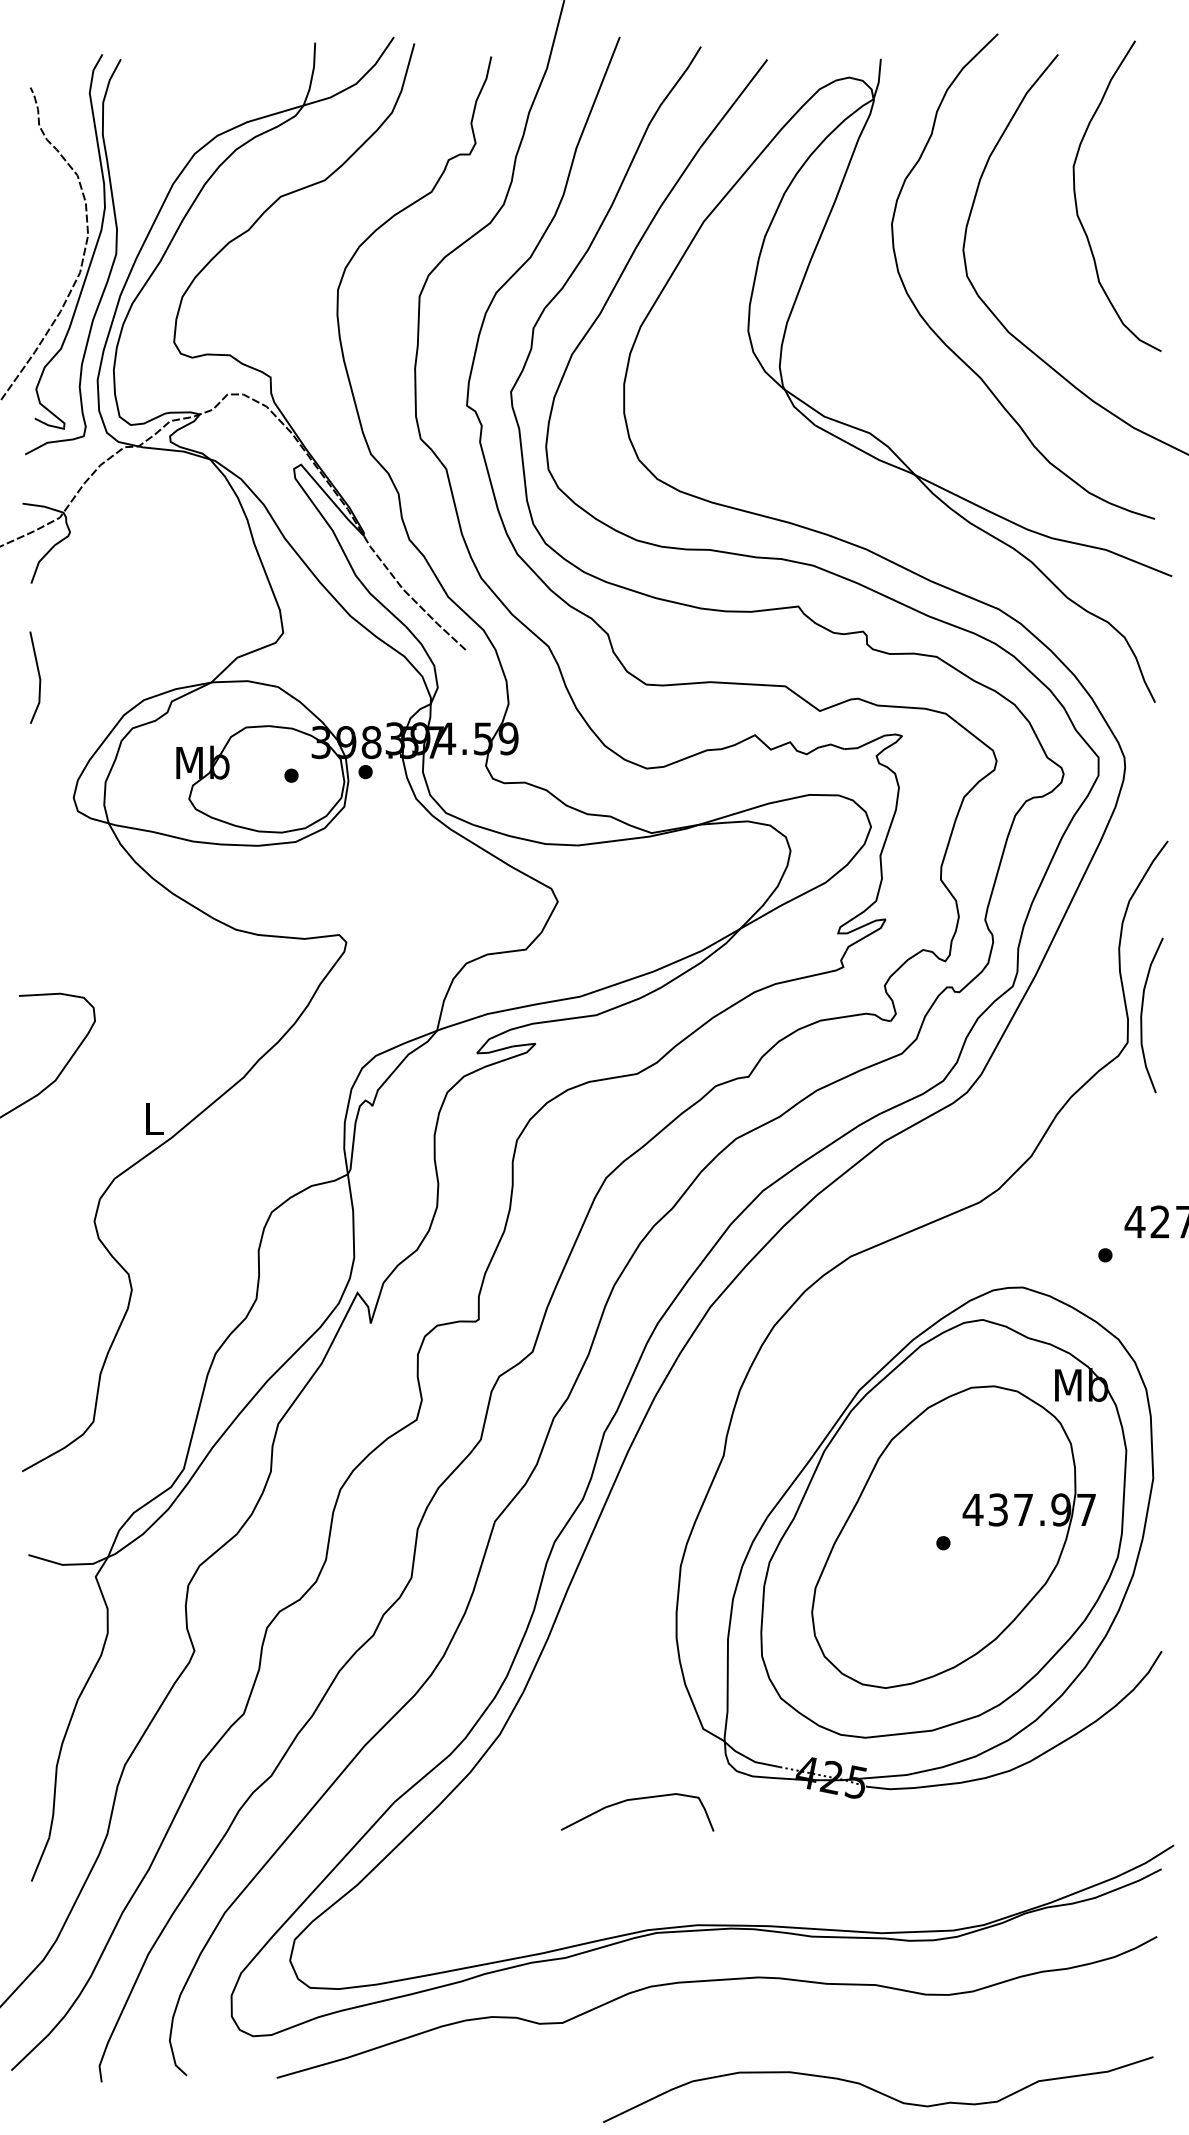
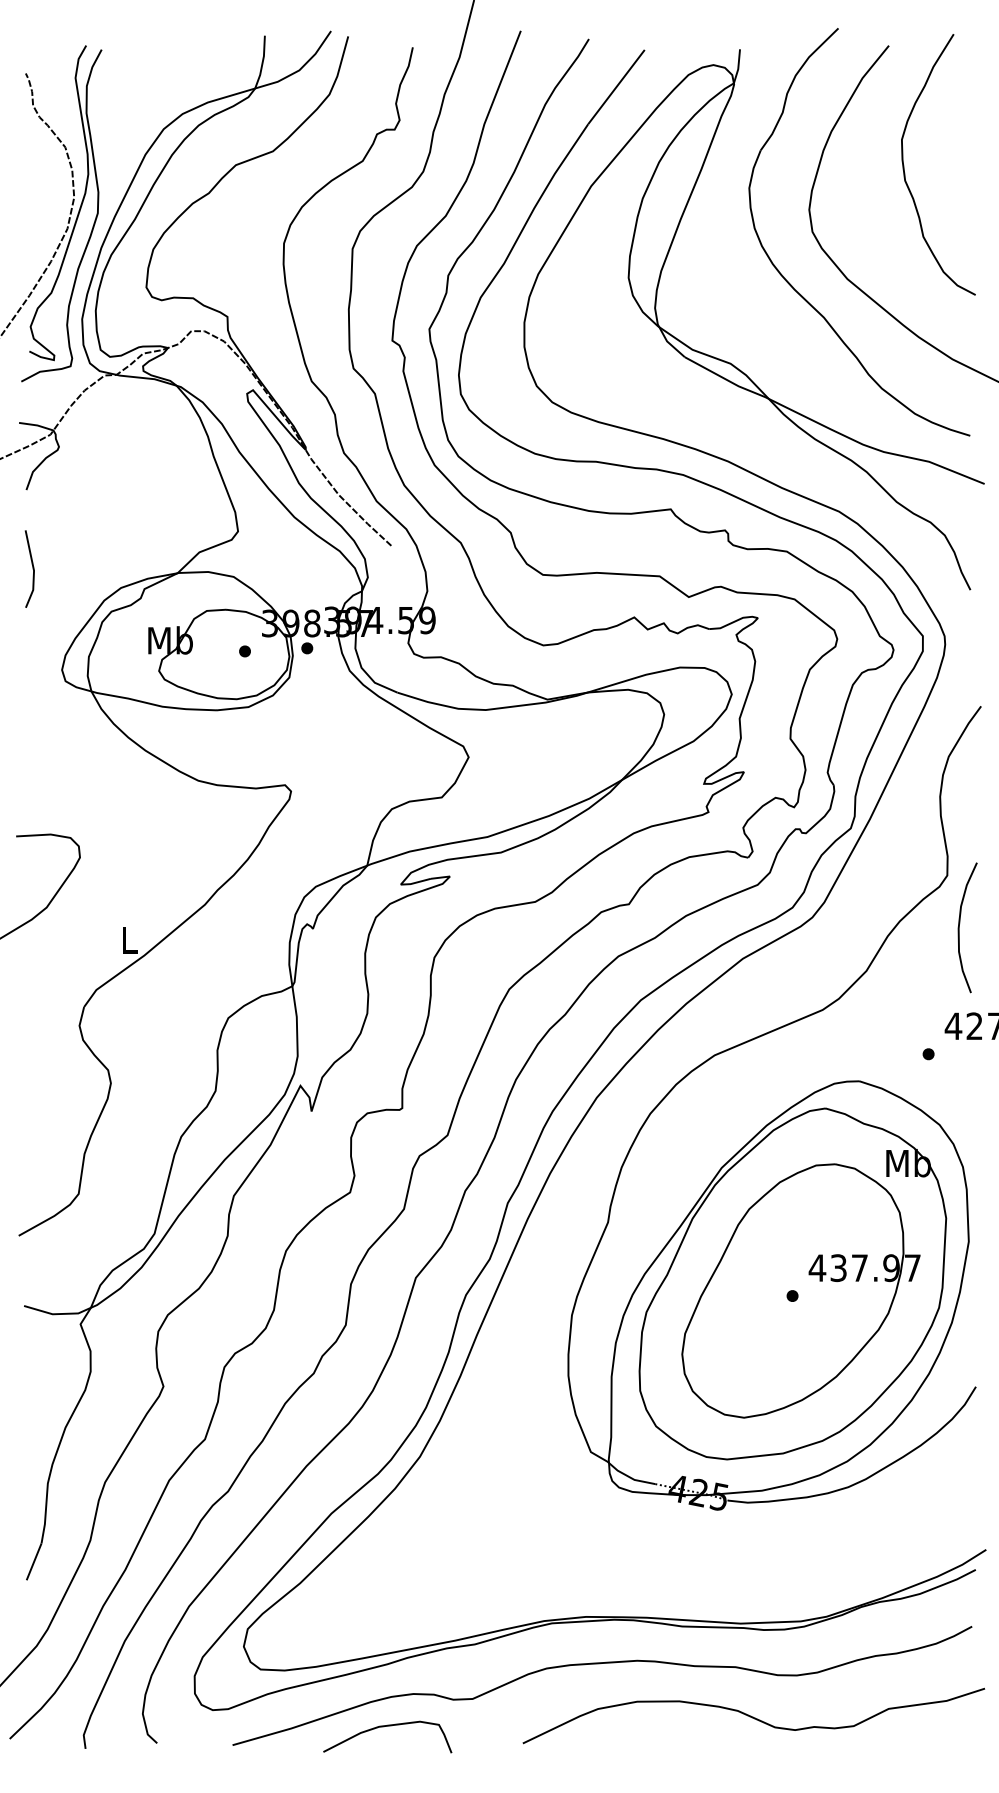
curve: (1142, 1015) -> (959, 927), moved
curve: (632, 1800) -> (383, 1727), moved
curve: (877, 2090) -> (753, 1716), moved

